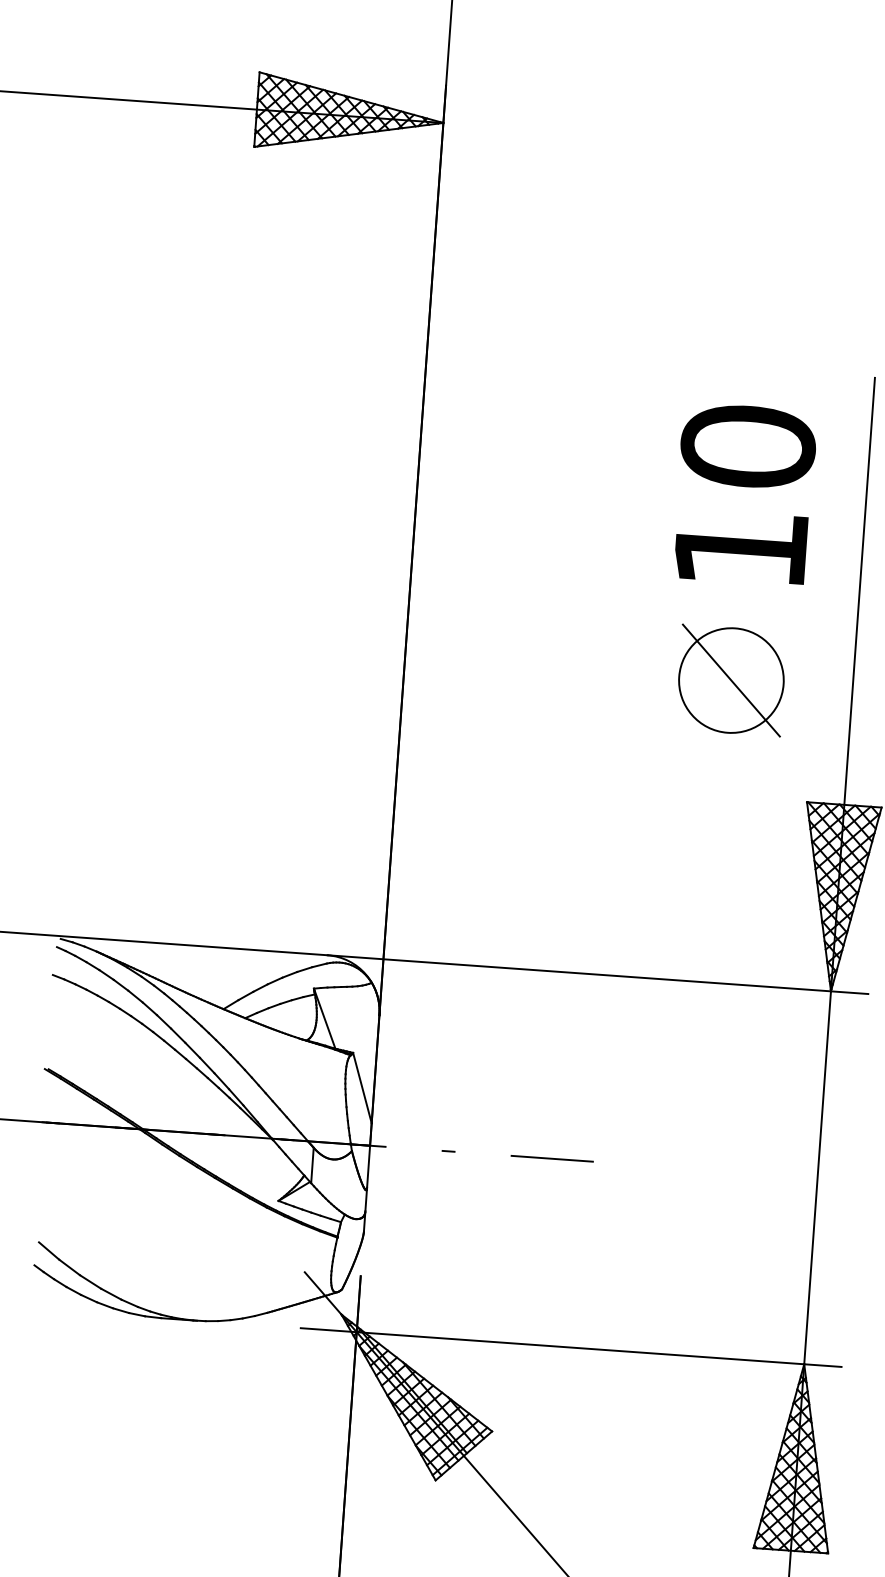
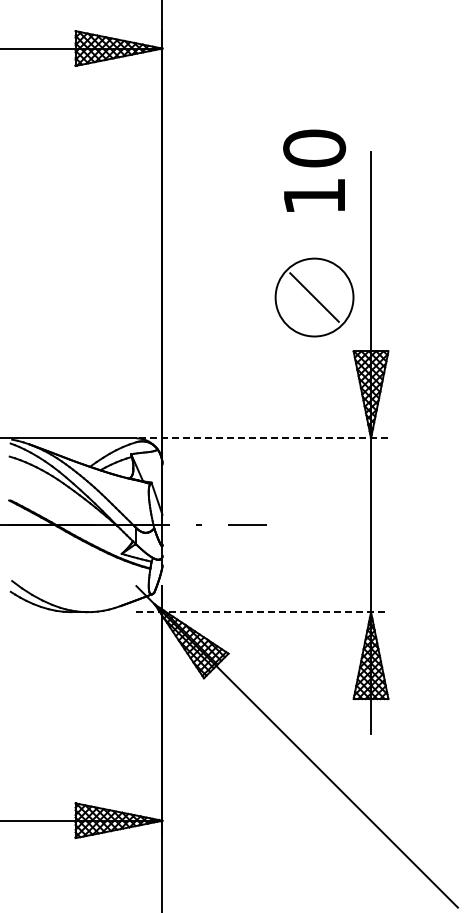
text: (744, 493) -> (314, 170), moved
circle: (731, 680) -> (314, 297), size x1.6
line: (595, 974) -> (261, 438), solid -> dashed
line: (571, 1348) -> (262, 612), solid -> dashed

